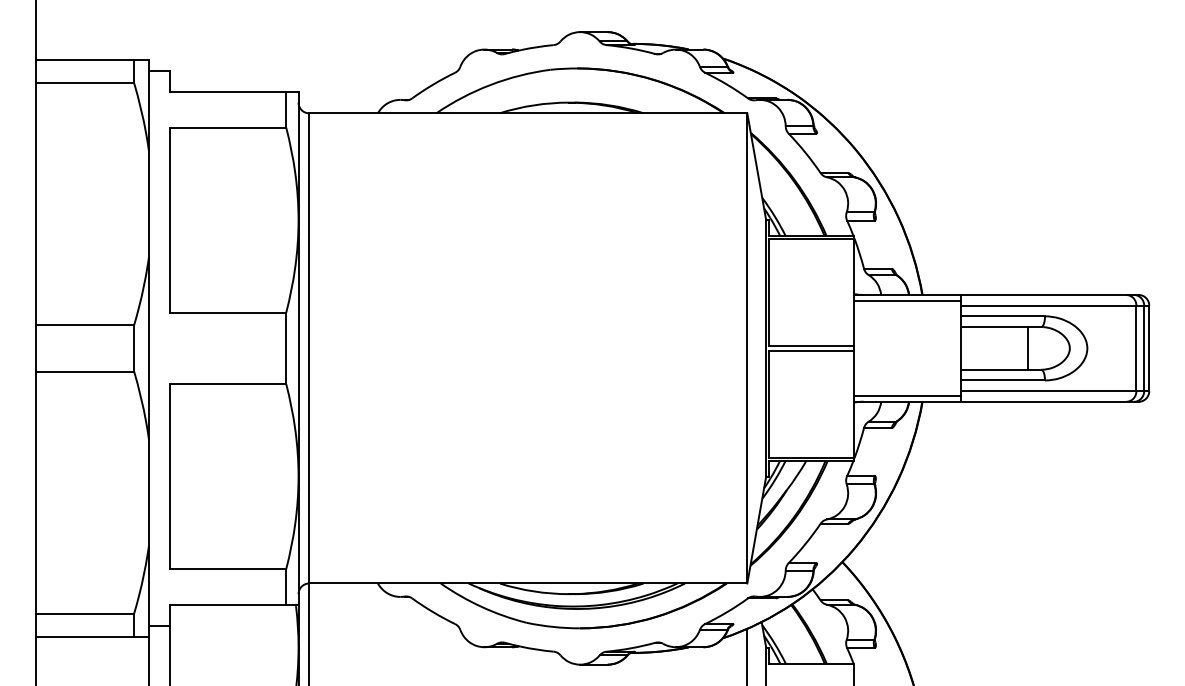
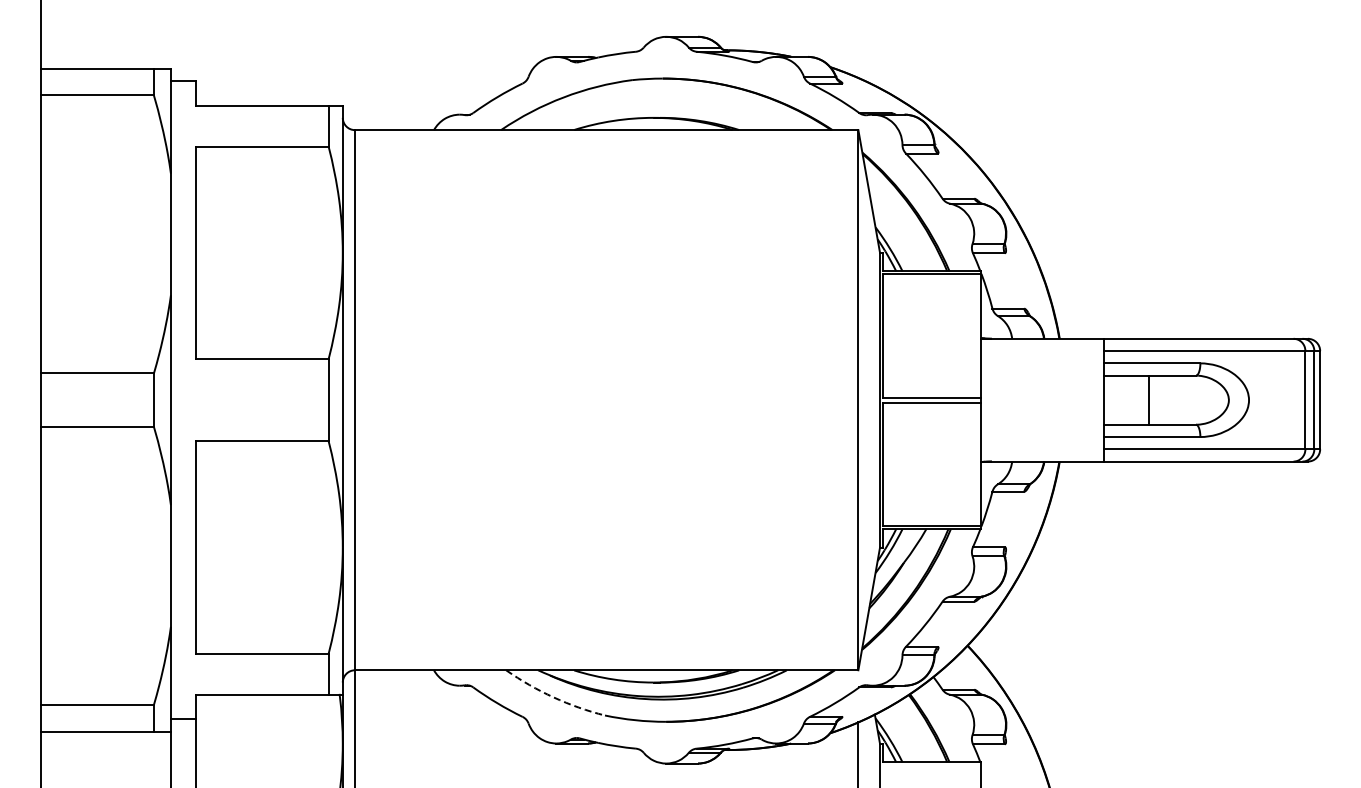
line: (907, 300) -> (1042, 345), removed
line: (1027, 347) -> (1149, 399), moved
line: (907, 395) -> (1042, 454), removed
arc: (481, 607) -> (553, 697), solid -> dashed

